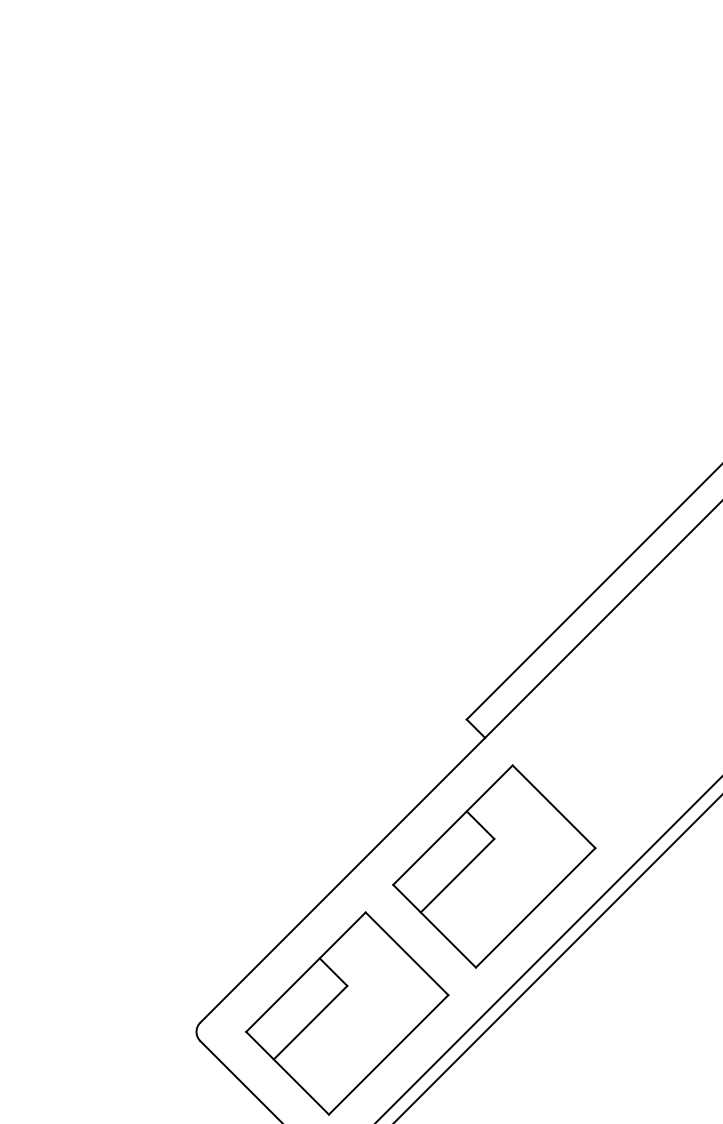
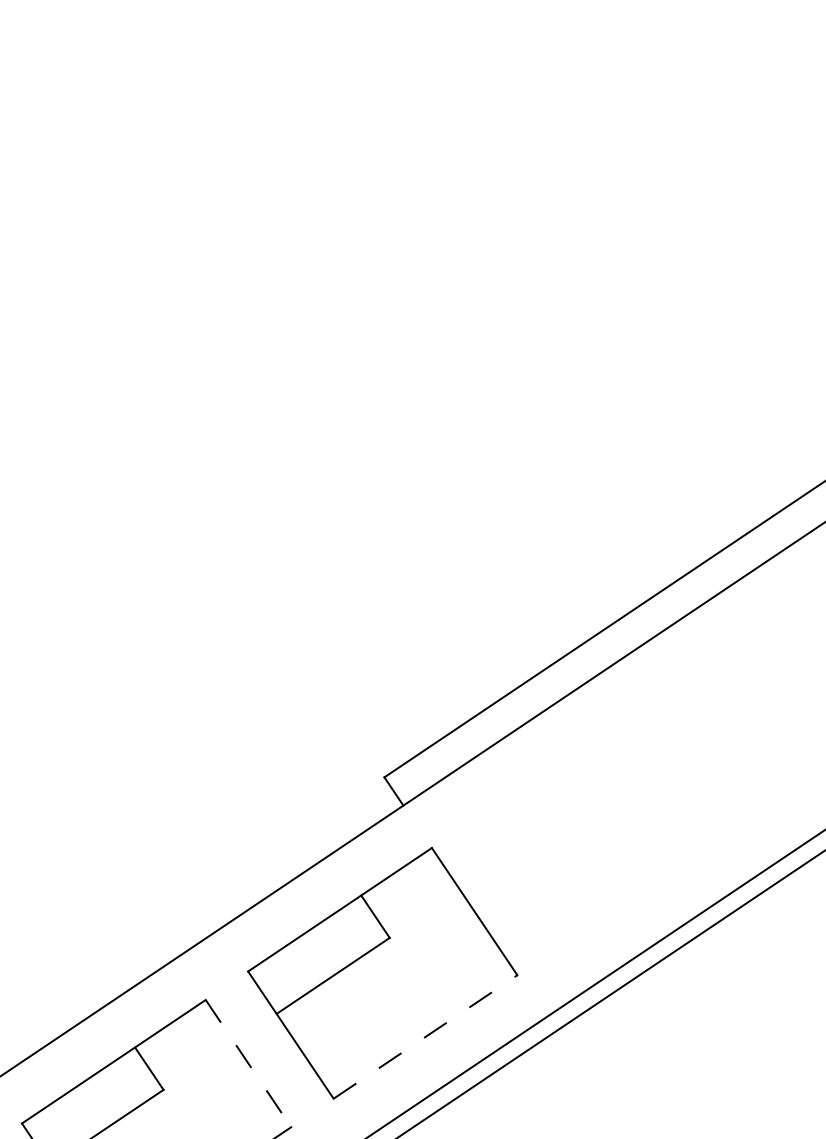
line: (536, 907) -> (426, 1036), solid -> dashed
line: (407, 954) -> (248, 1064), solid -> dashed

